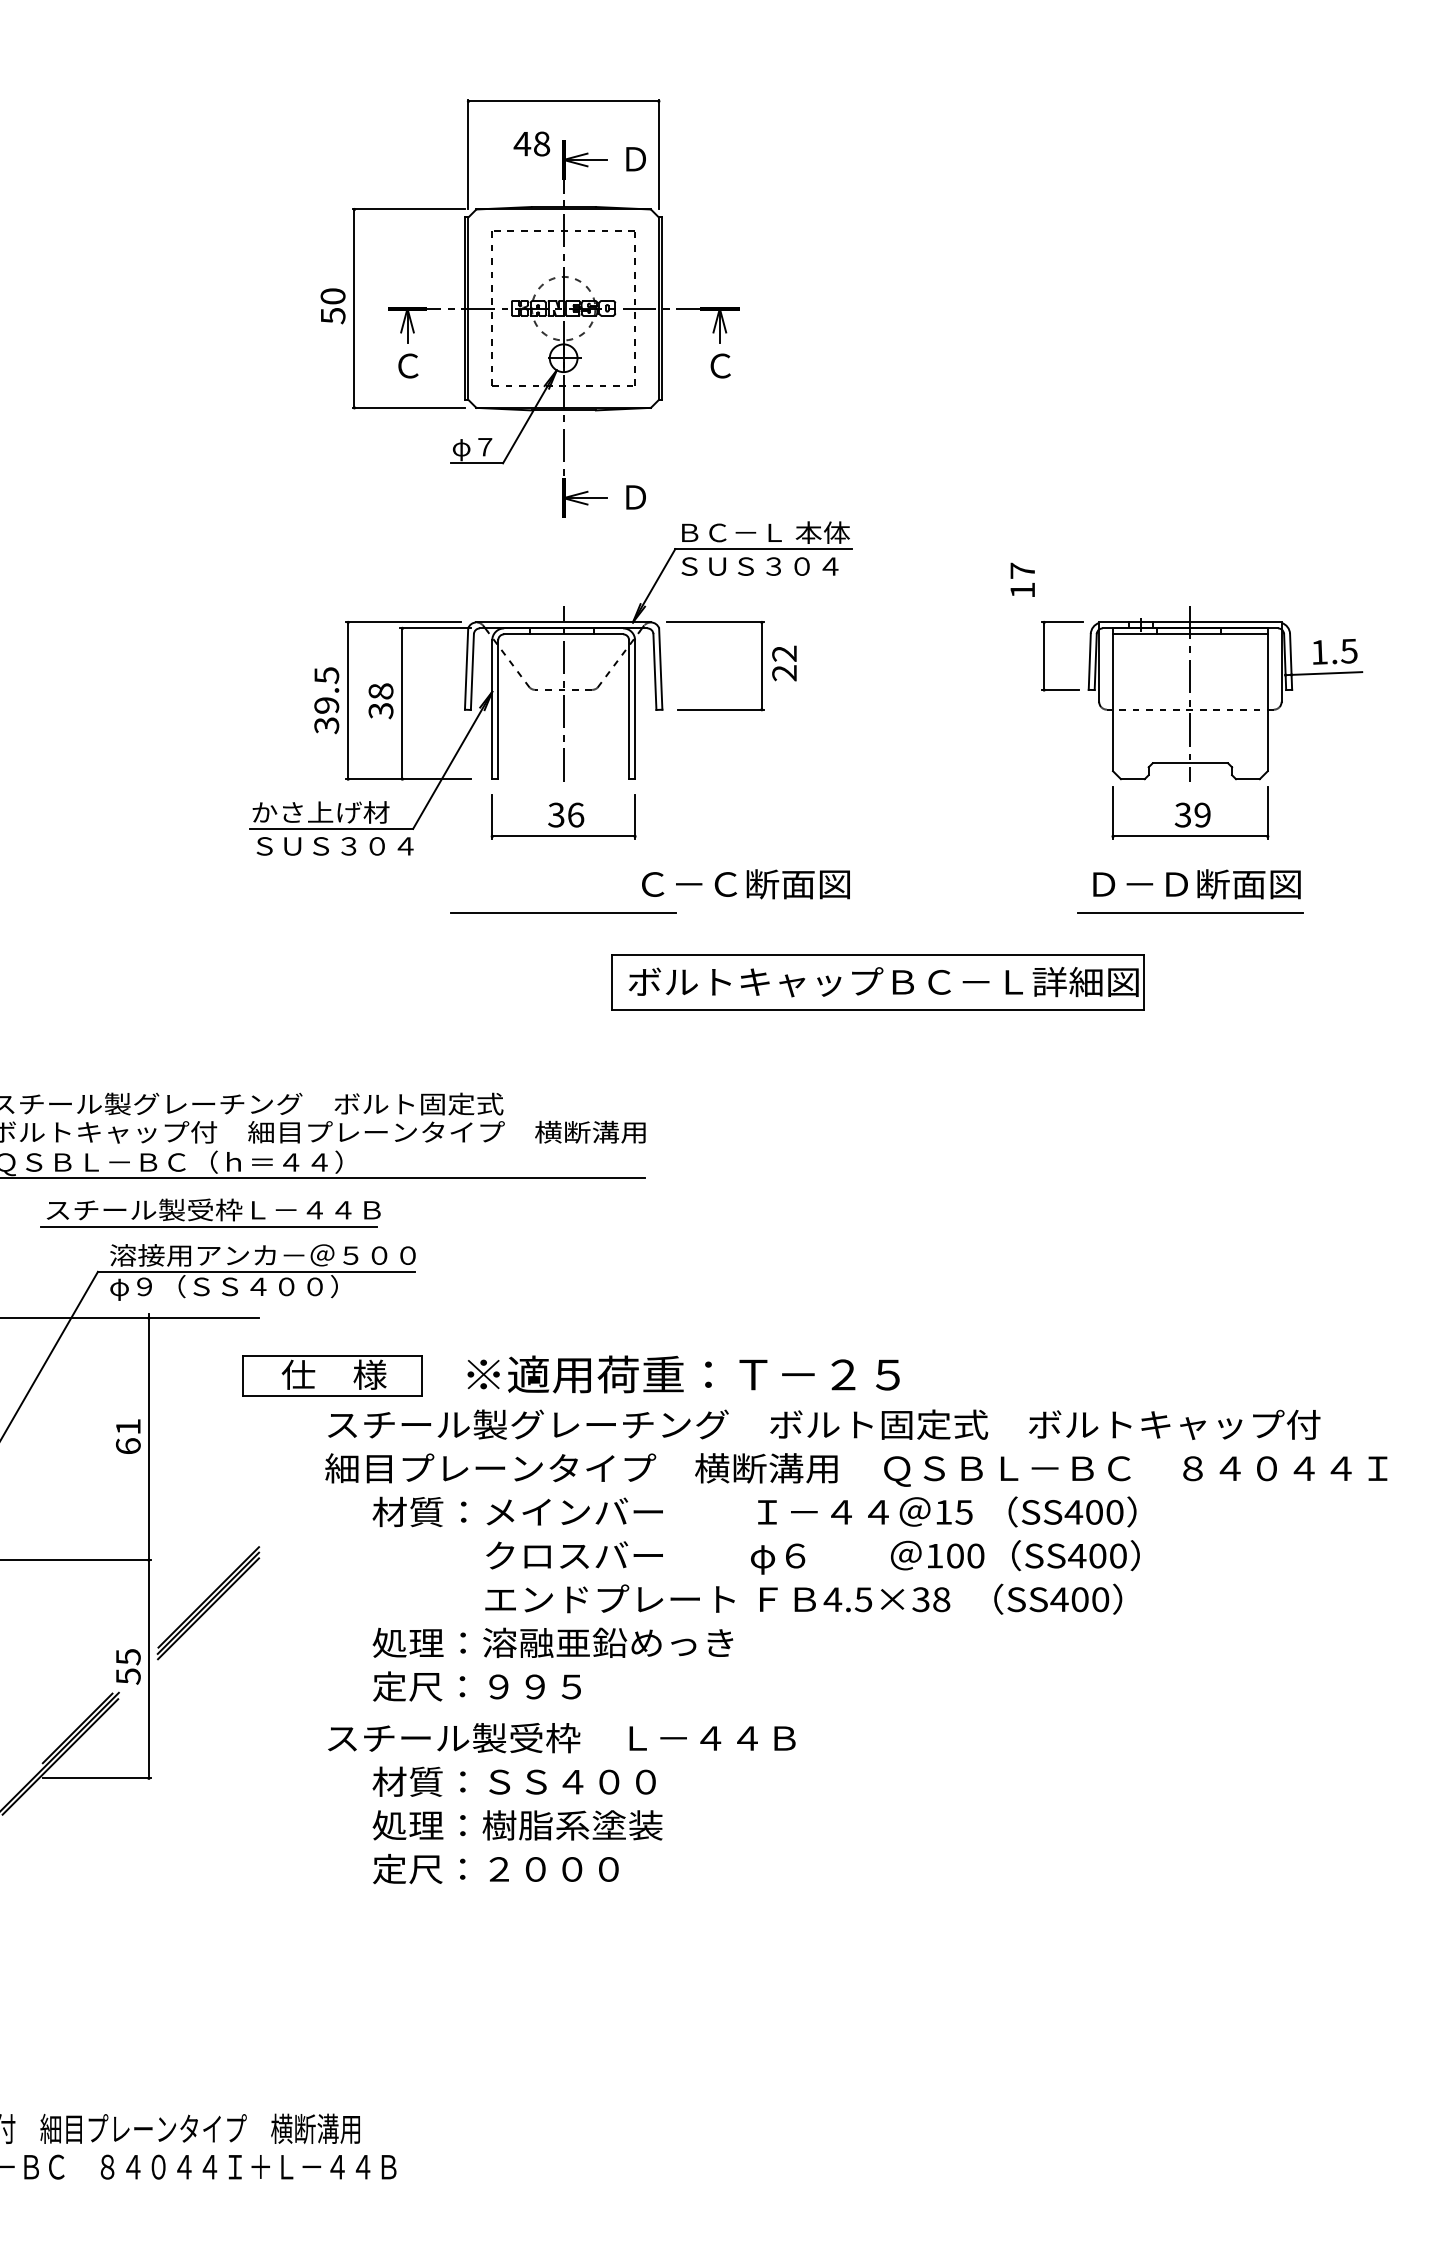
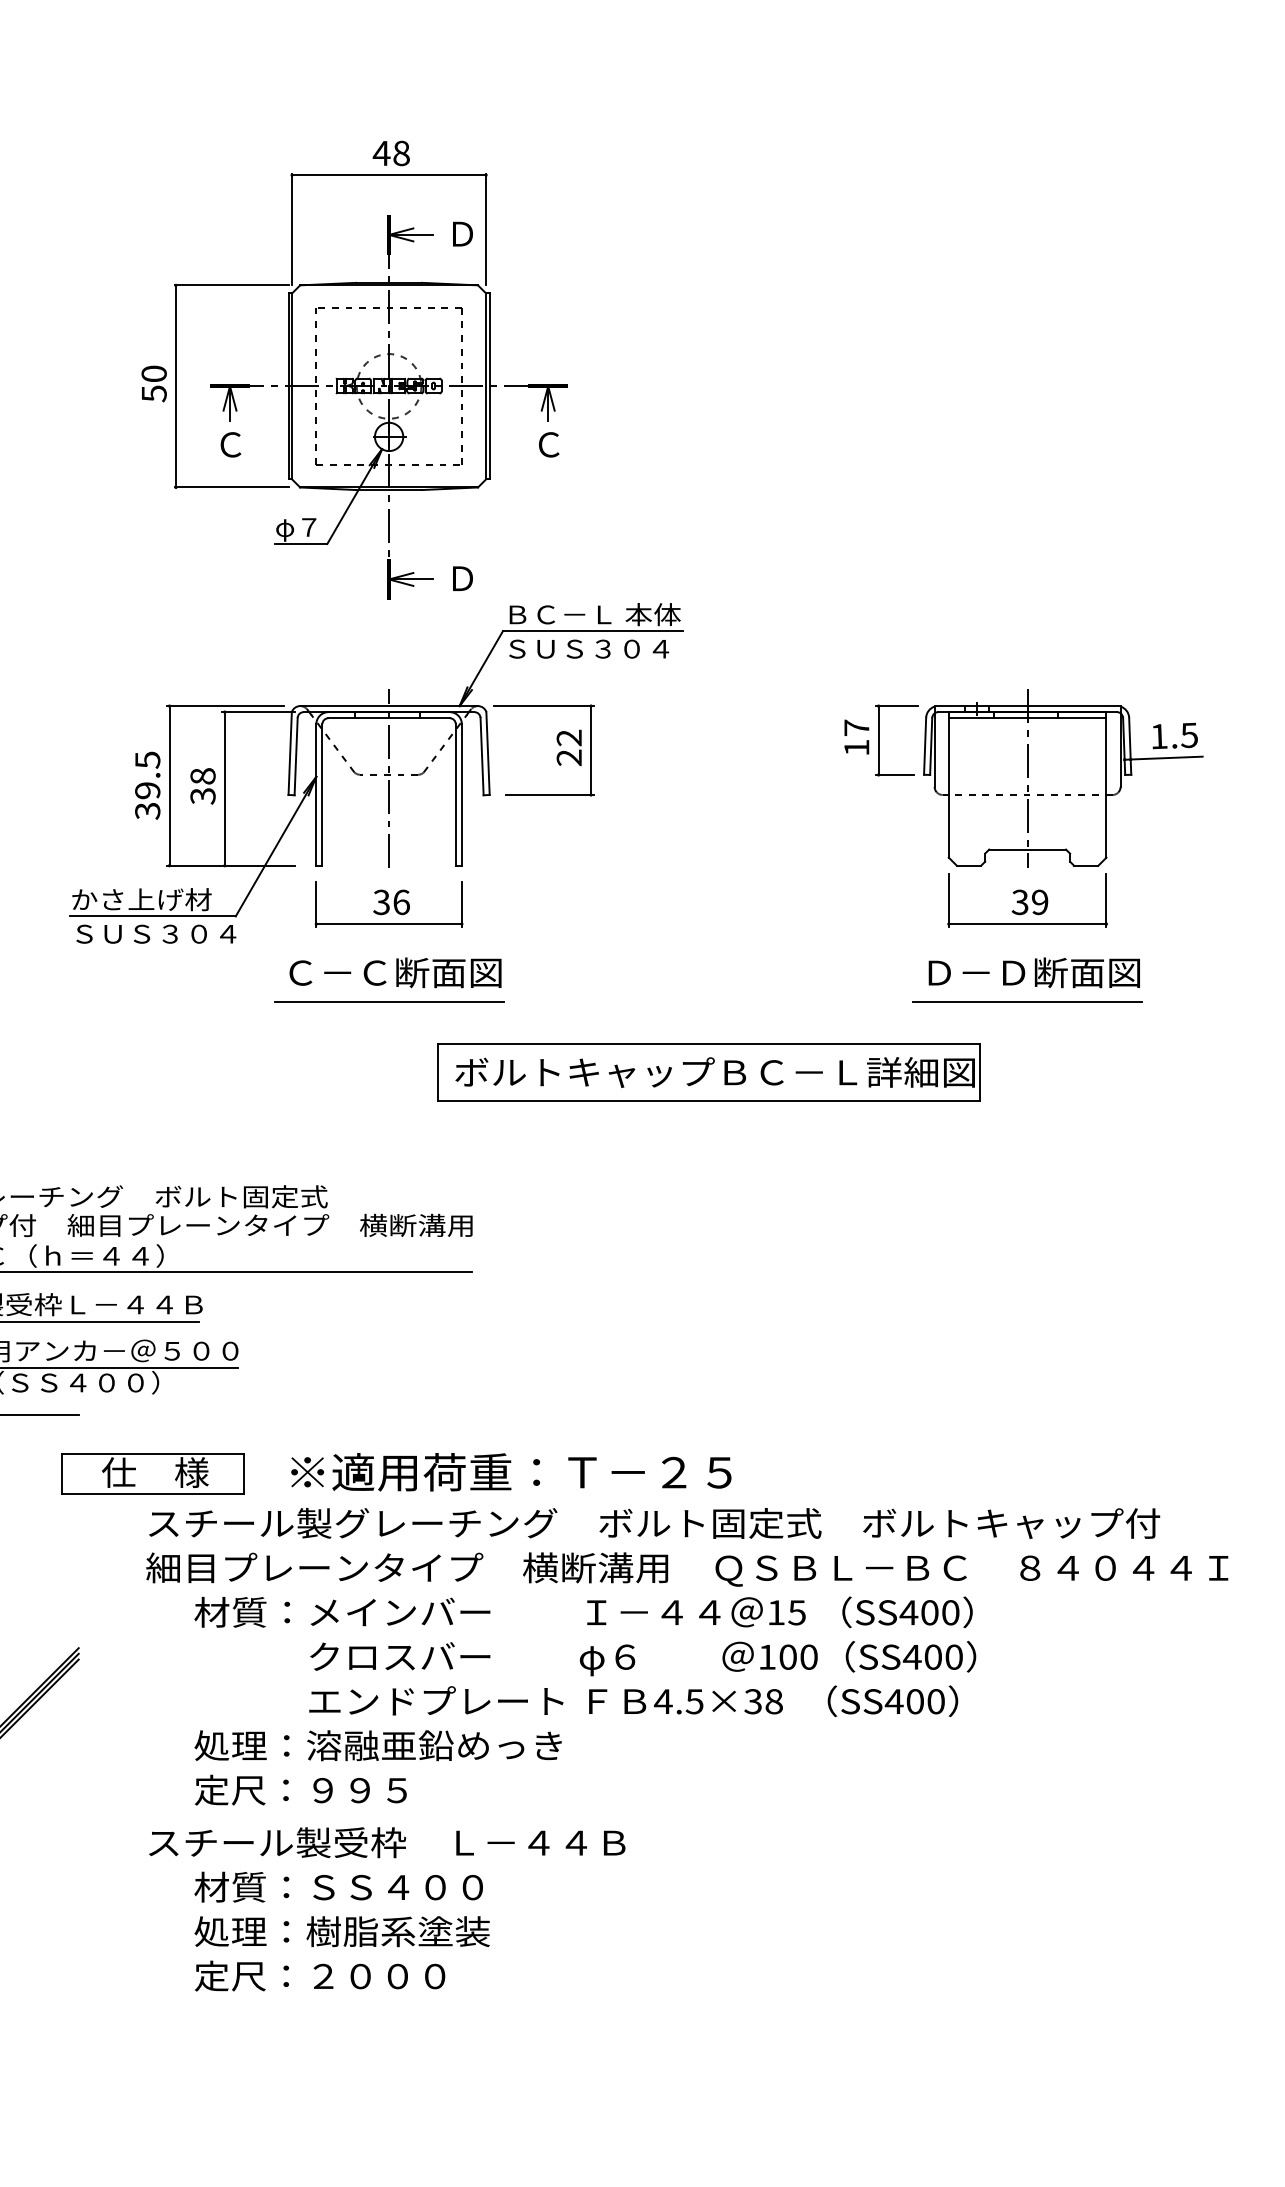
text: (531, 143) -> (390, 152), moved
text: (1022, 579) -> (856, 736), moved
text: (784, 663) -> (569, 747), moved
text: (745, 884) -> (395, 973), moved

